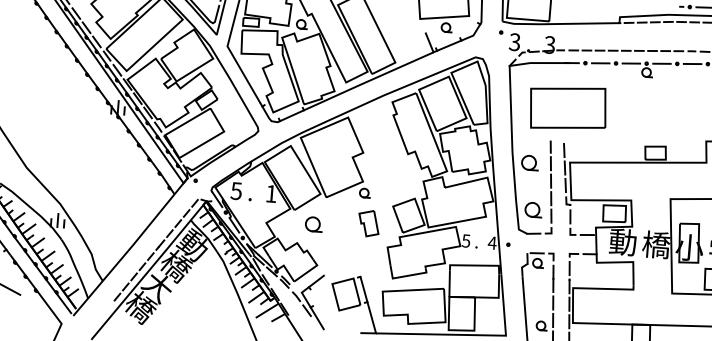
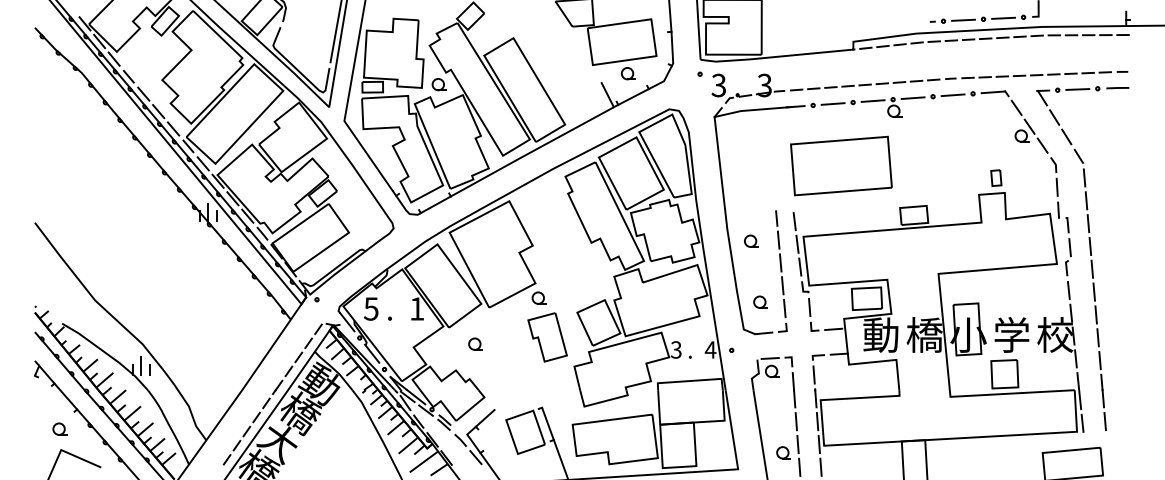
part: (568, 107) -> (841, 165), moved
part: (530, 162) -> (751, 240), size x0.62
part: (533, 209) -> (760, 301), size x0.62
part: (313, 223) -> (475, 343), size x0.62
part: (368, 223) -> (547, 337), size x1.43
text: (466, 240) -> (676, 349), 5 -> 3

